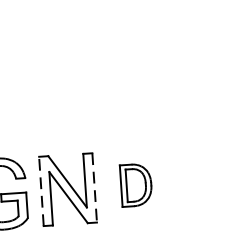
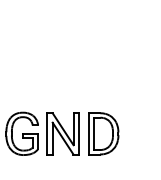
part: (135, 184) -> (103, 133), size x1.67
line: (93, 187) -> (78, 133), dashed -> solid
line: (41, 190) -> (47, 133), dashed -> solid

